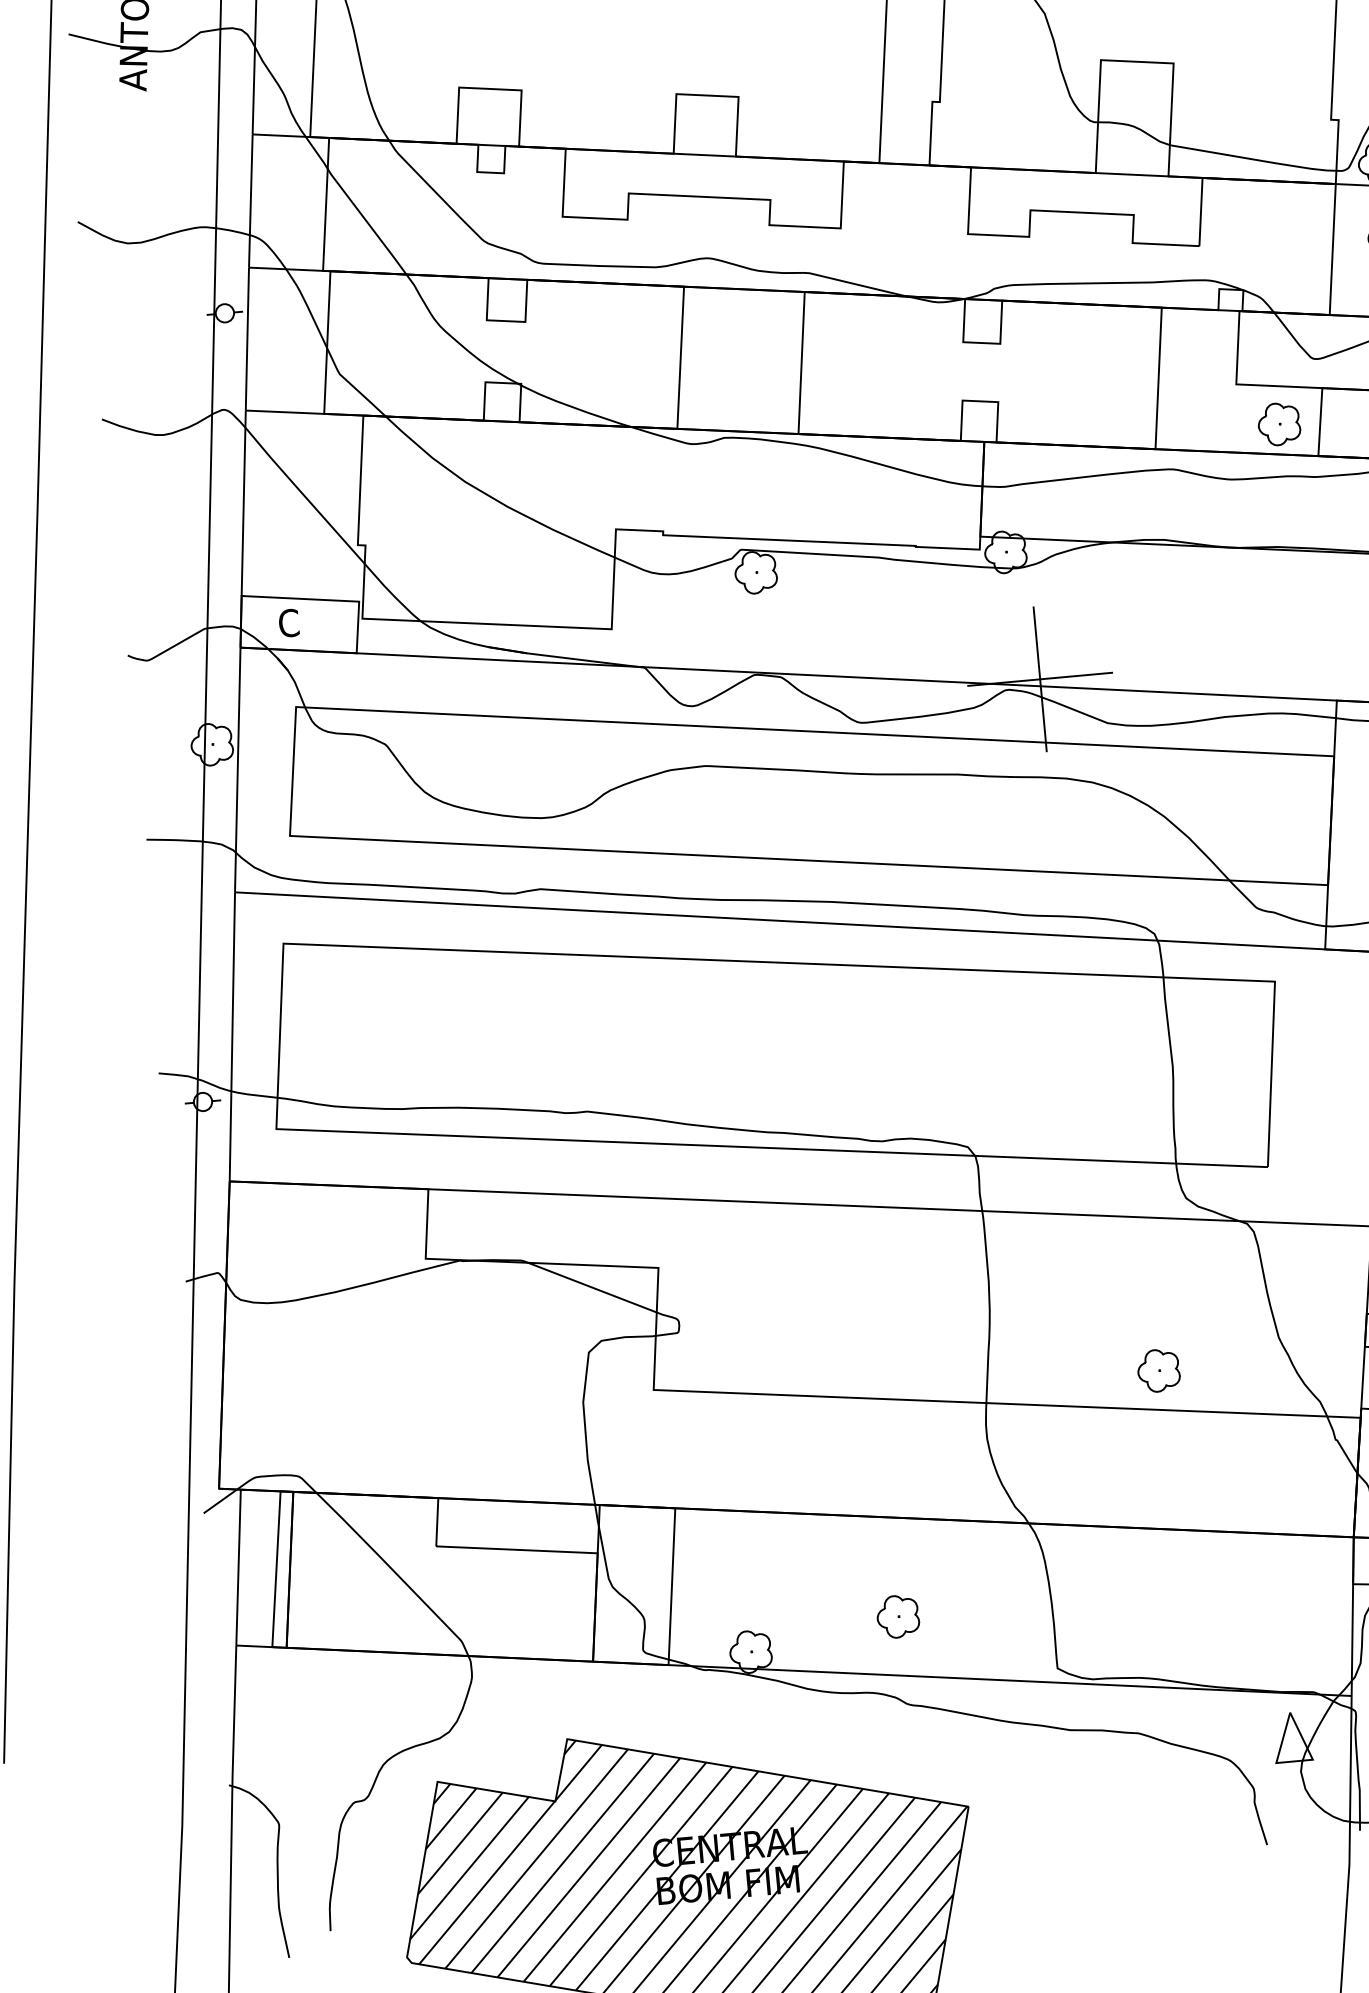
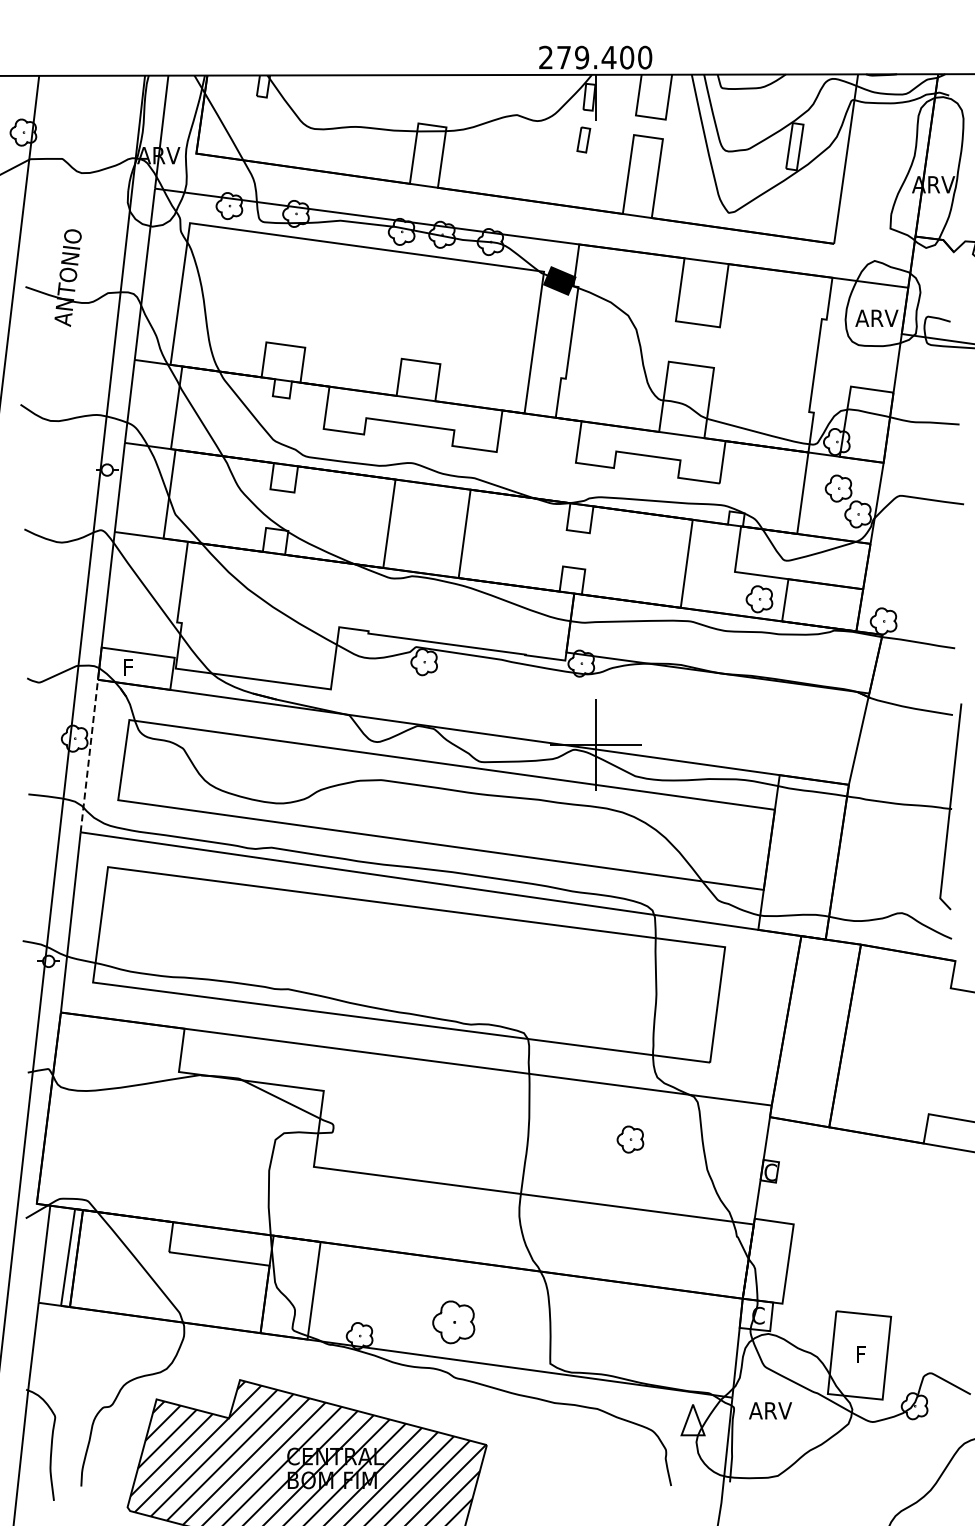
text: (288, 623) -> (129, 667), C -> F
line: (238, 770) -> (89, 756), solid -> dashed
part: (1158, 1370) -> (630, 1139), moved
part: (897, 1616) -> (453, 1322), size x1.6

